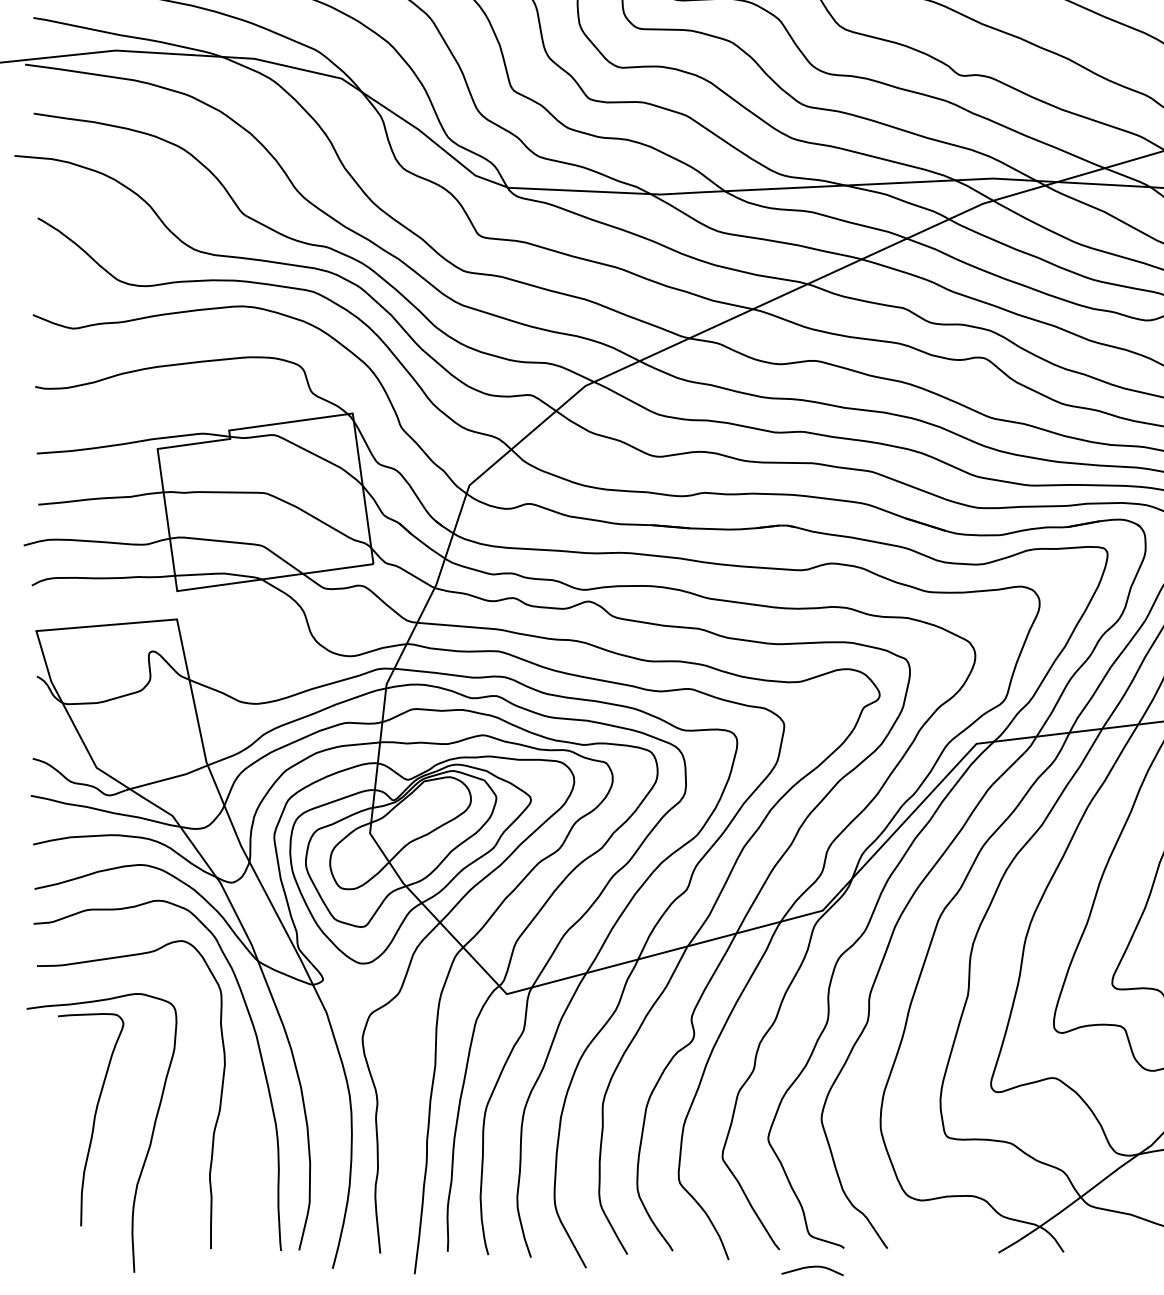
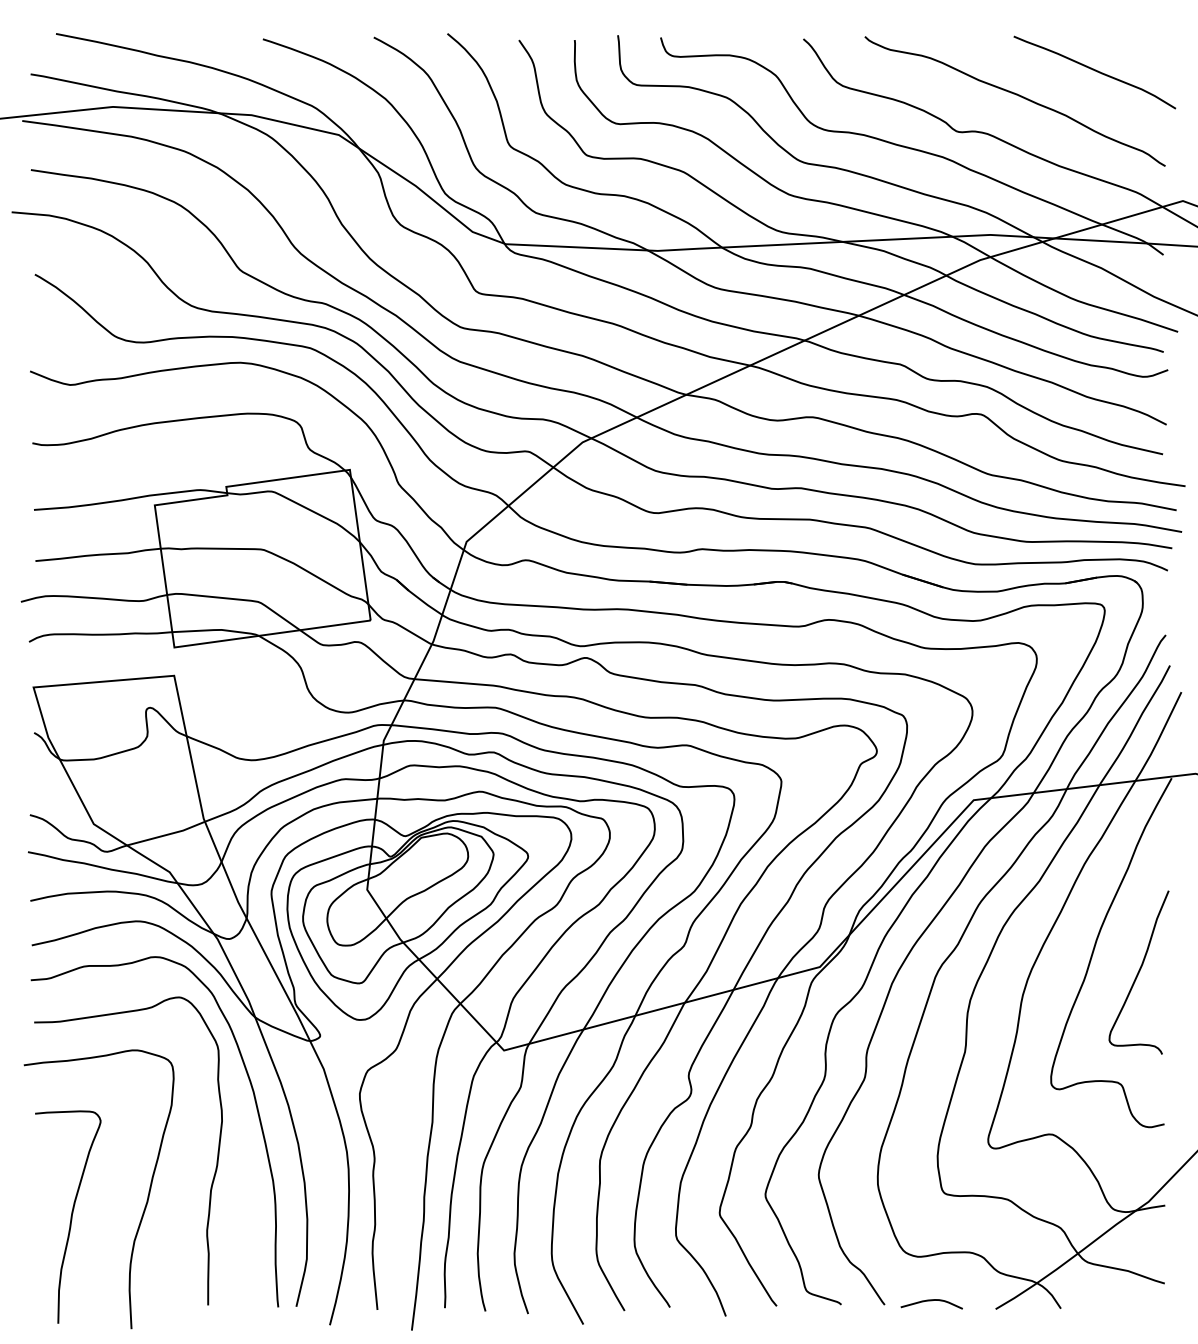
curve: (93, 1119) -> (70, 1216), moved
curve: (812, 1268) -> (931, 1301), moved

